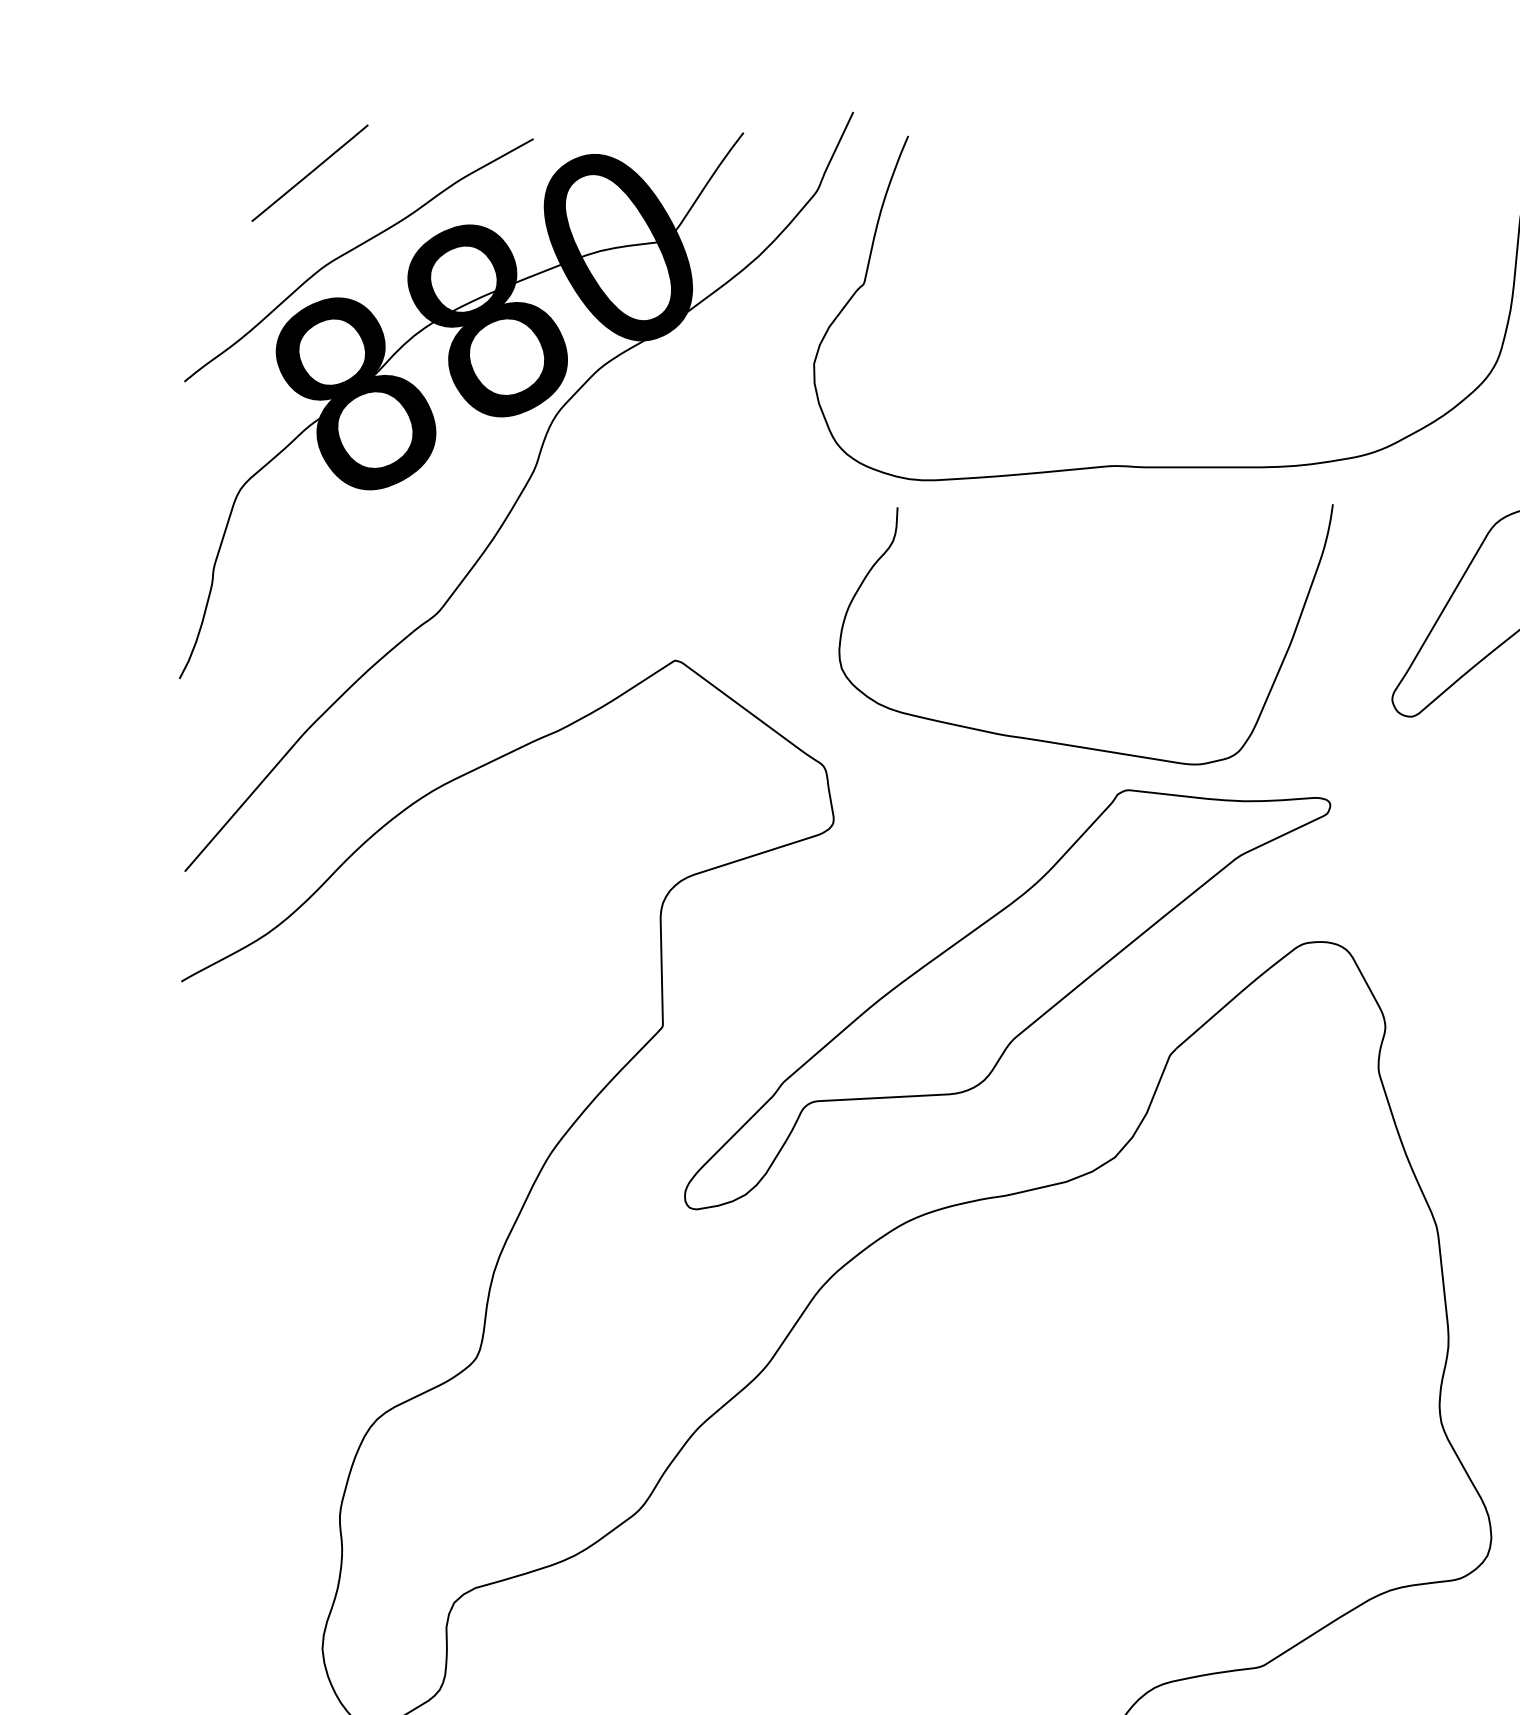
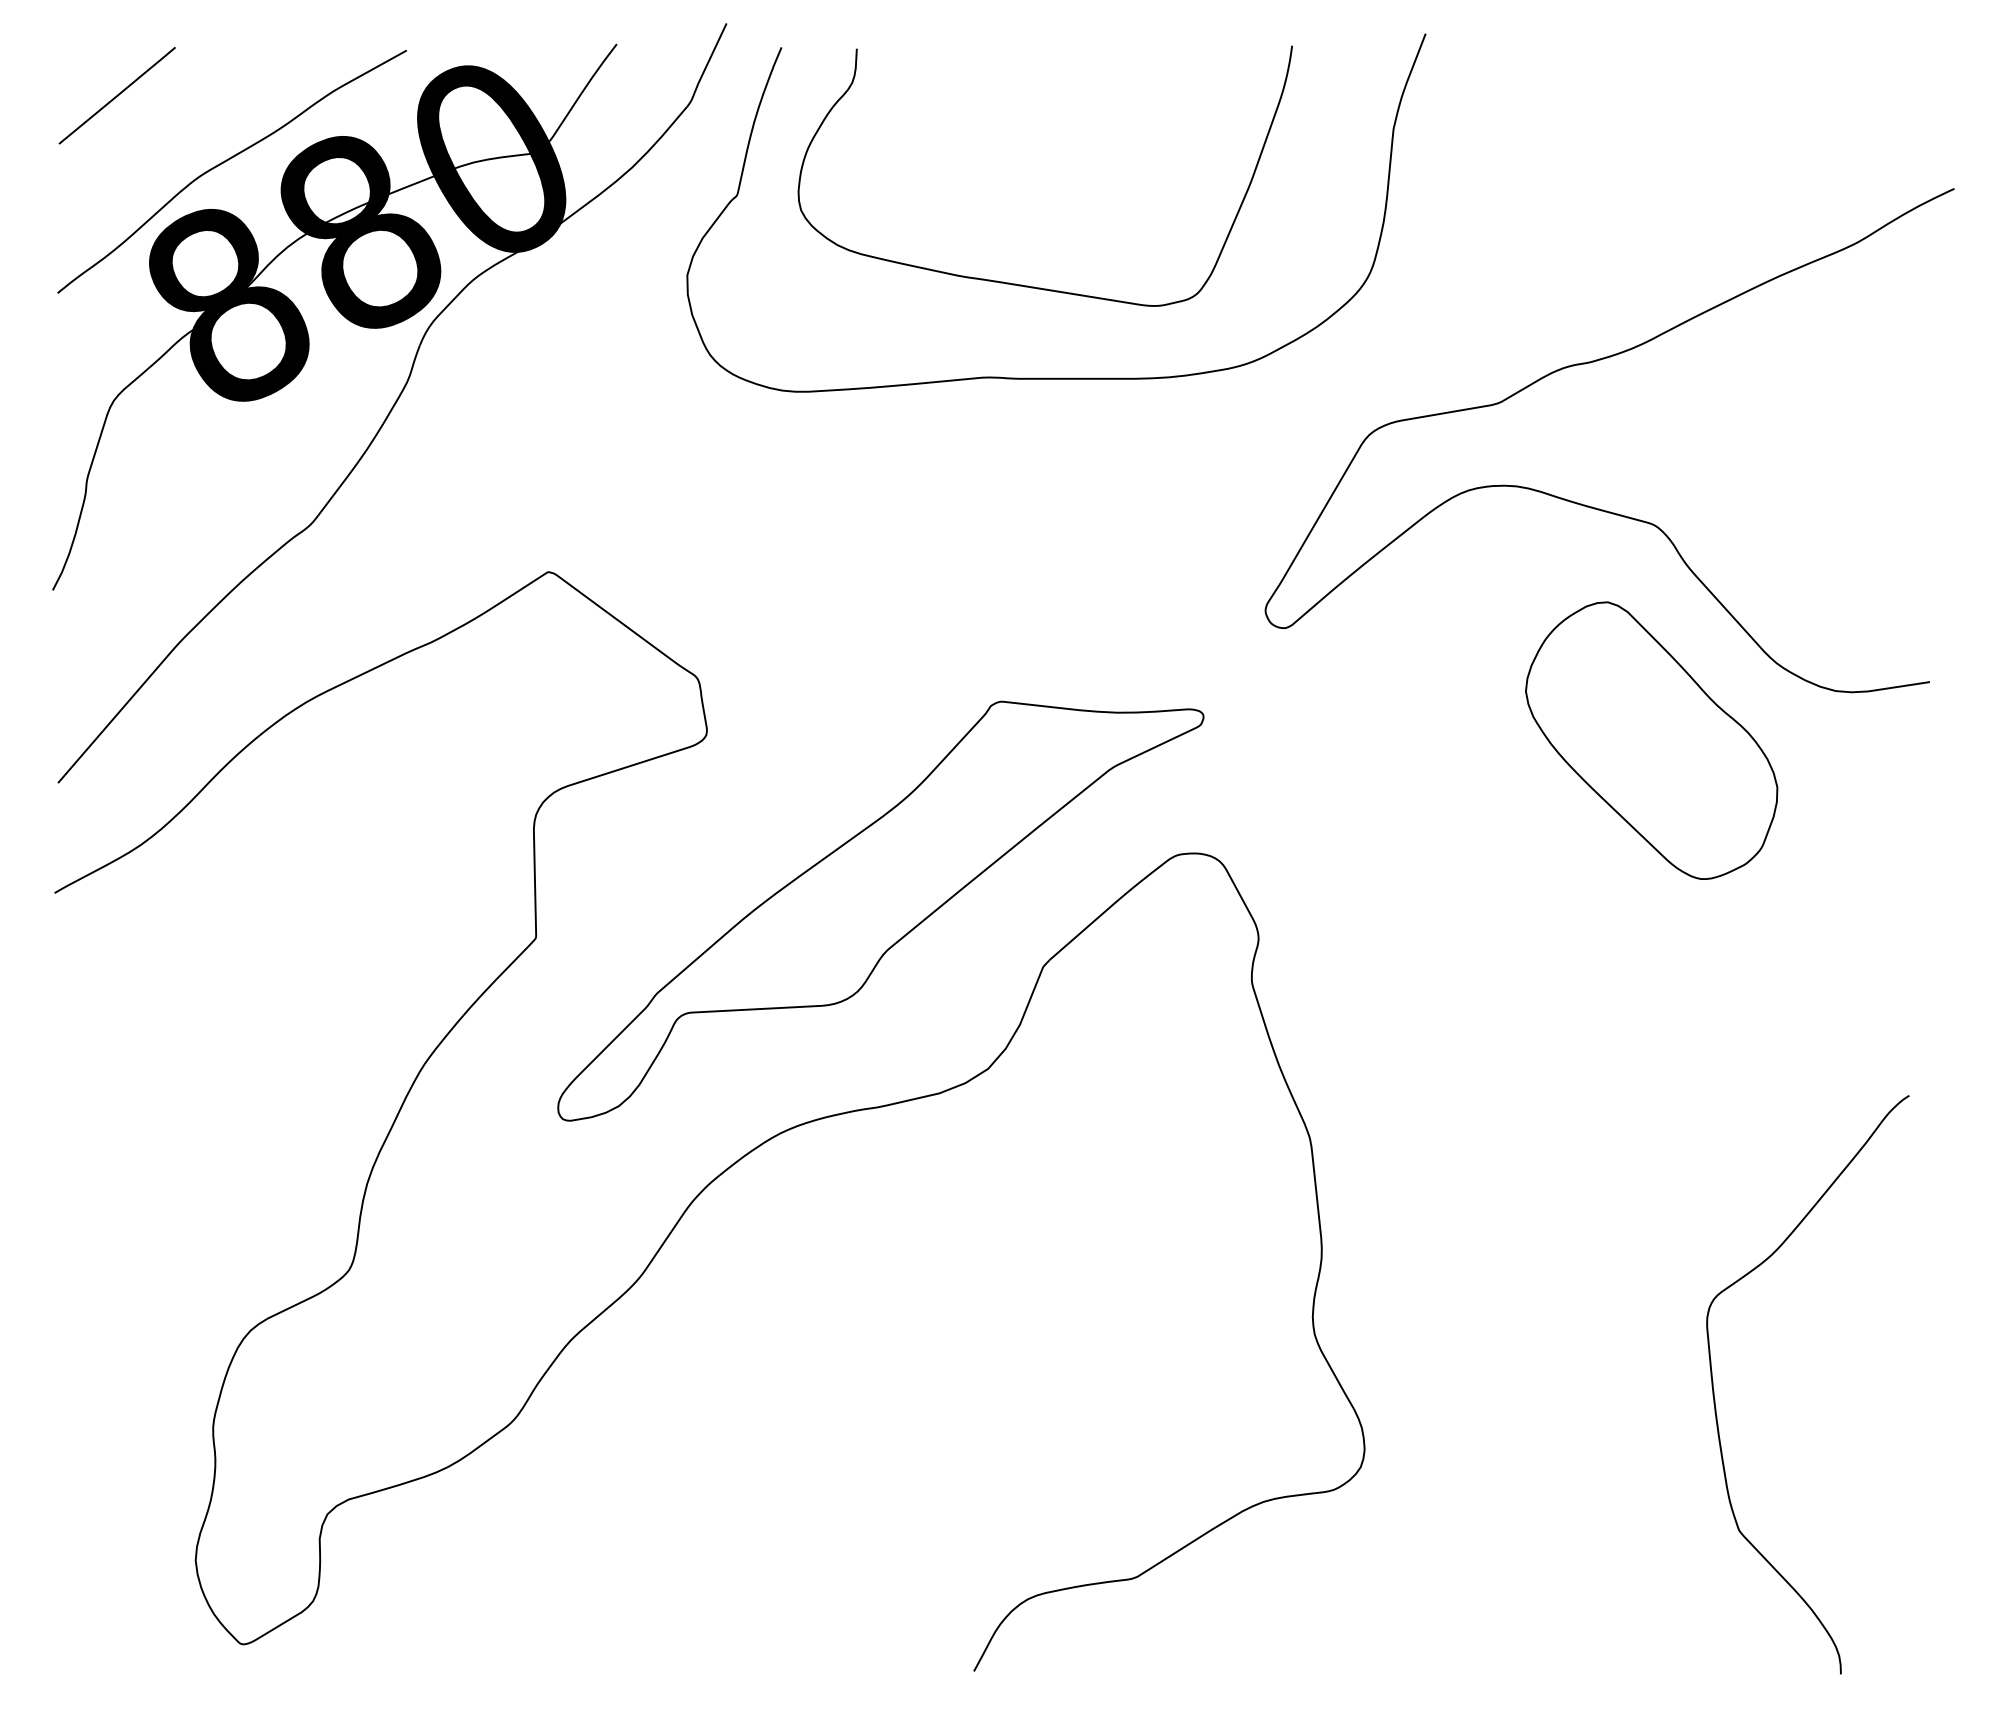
line: (309, 173) -> (116, 95), moved
curve: (1069, 744) -> (1028, 285), moved

